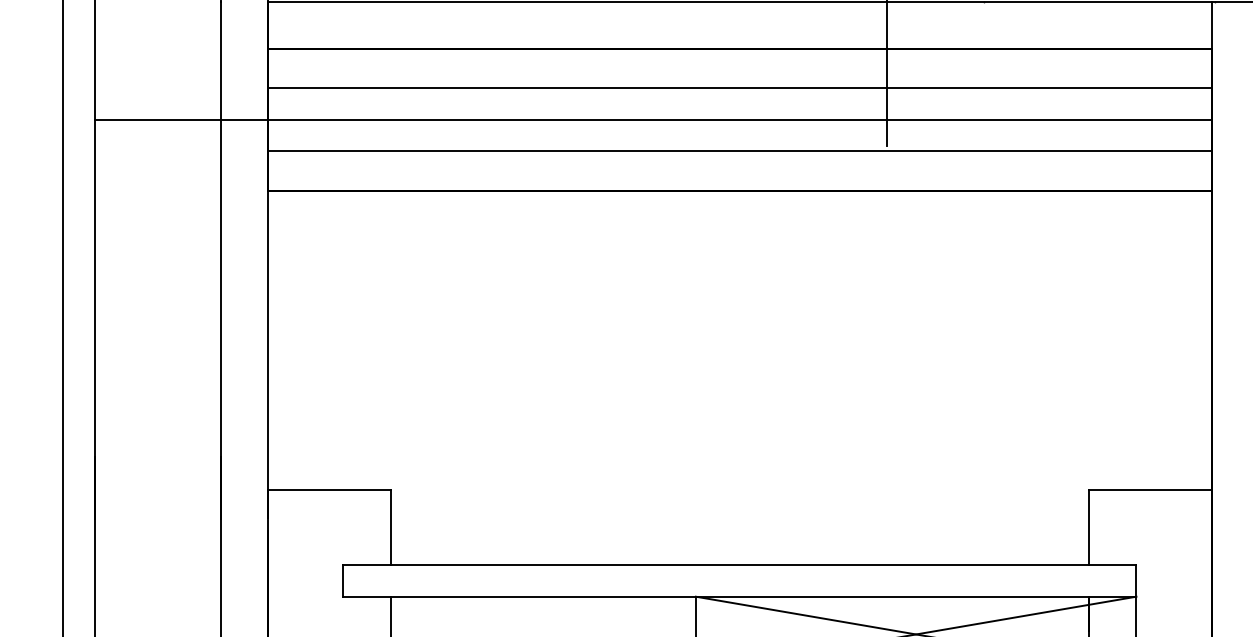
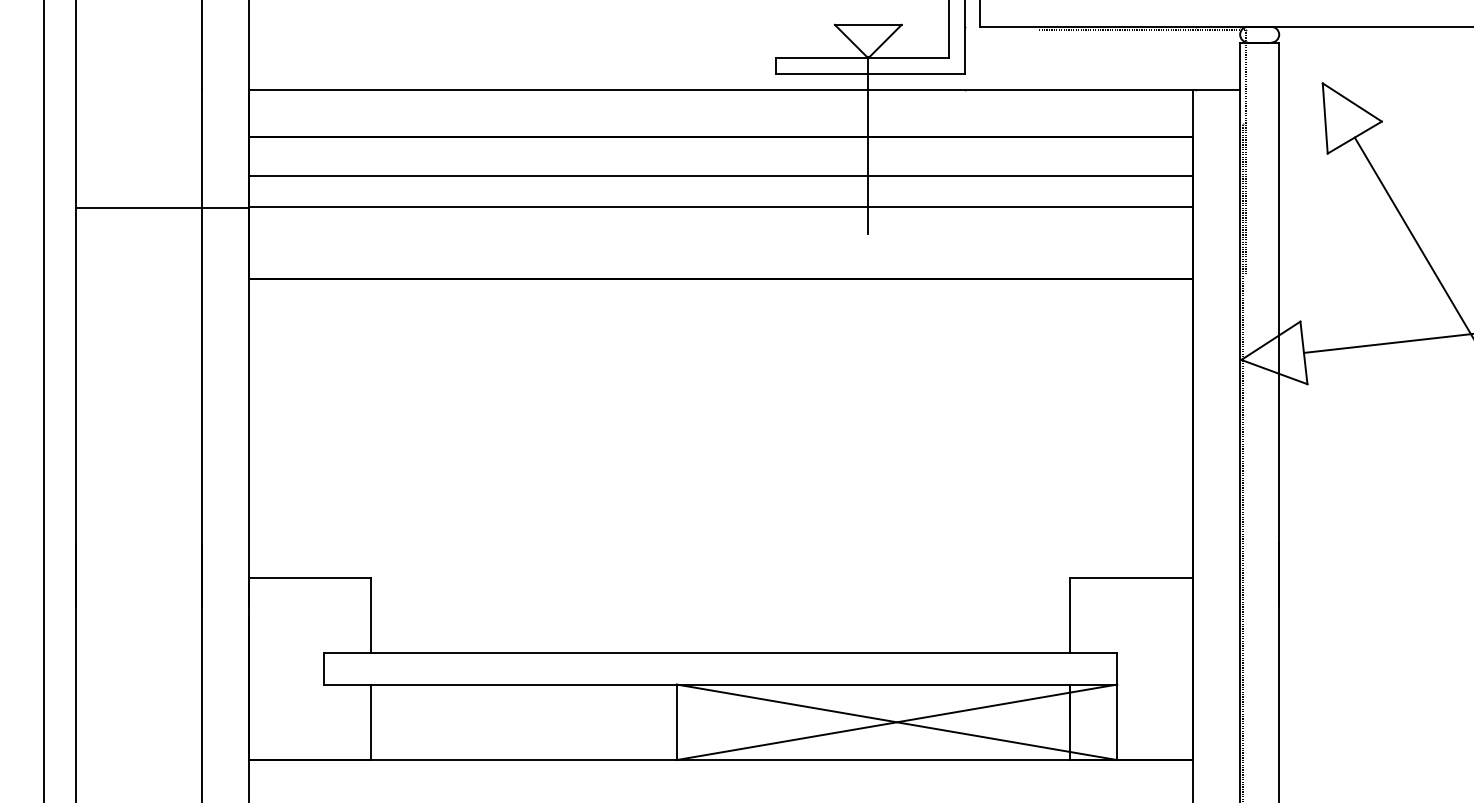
line: (739, 150) -> (720, 238), removed

